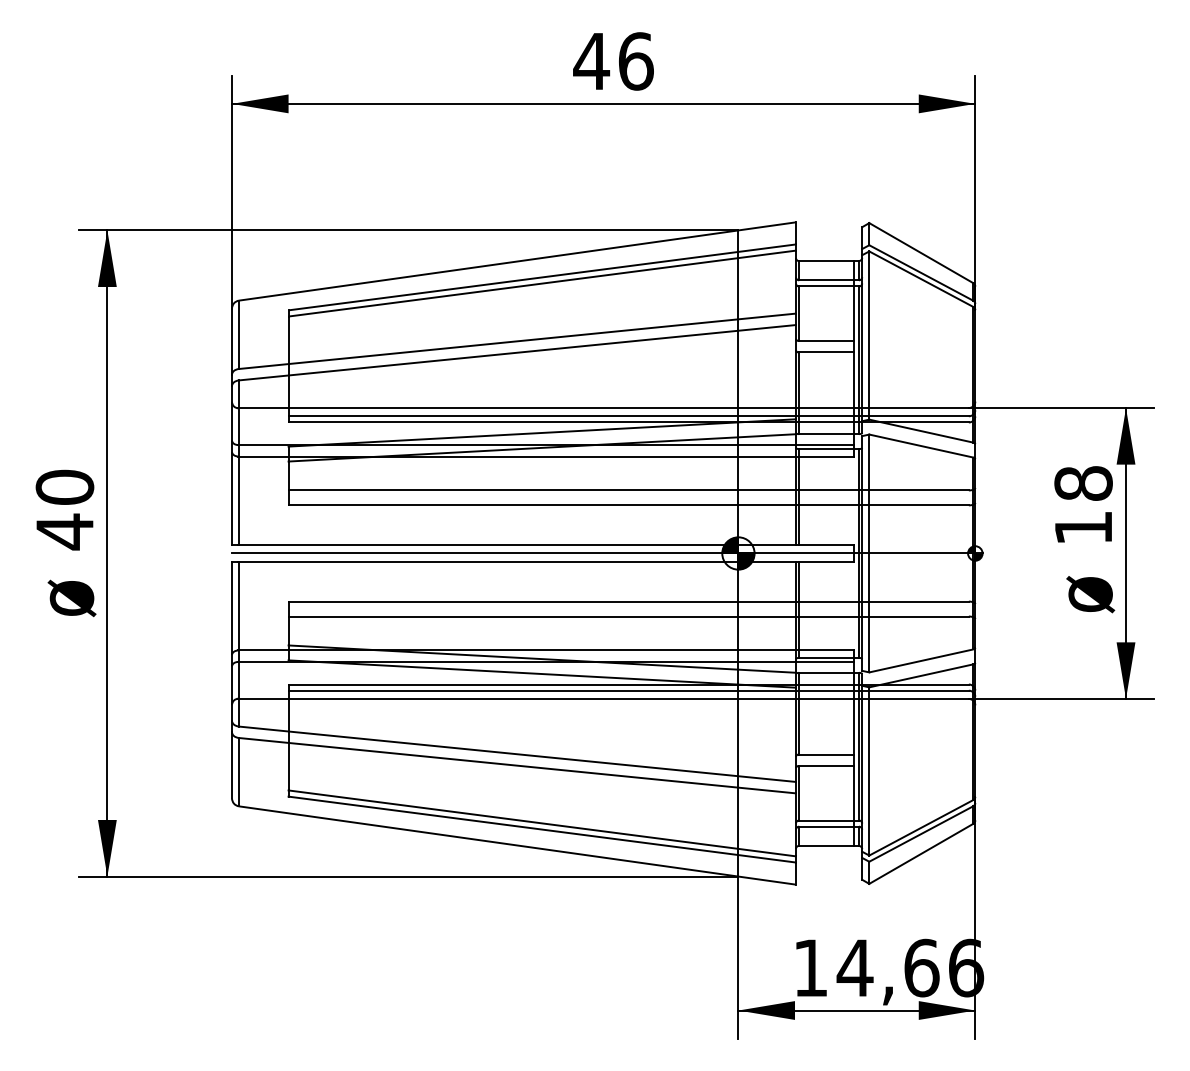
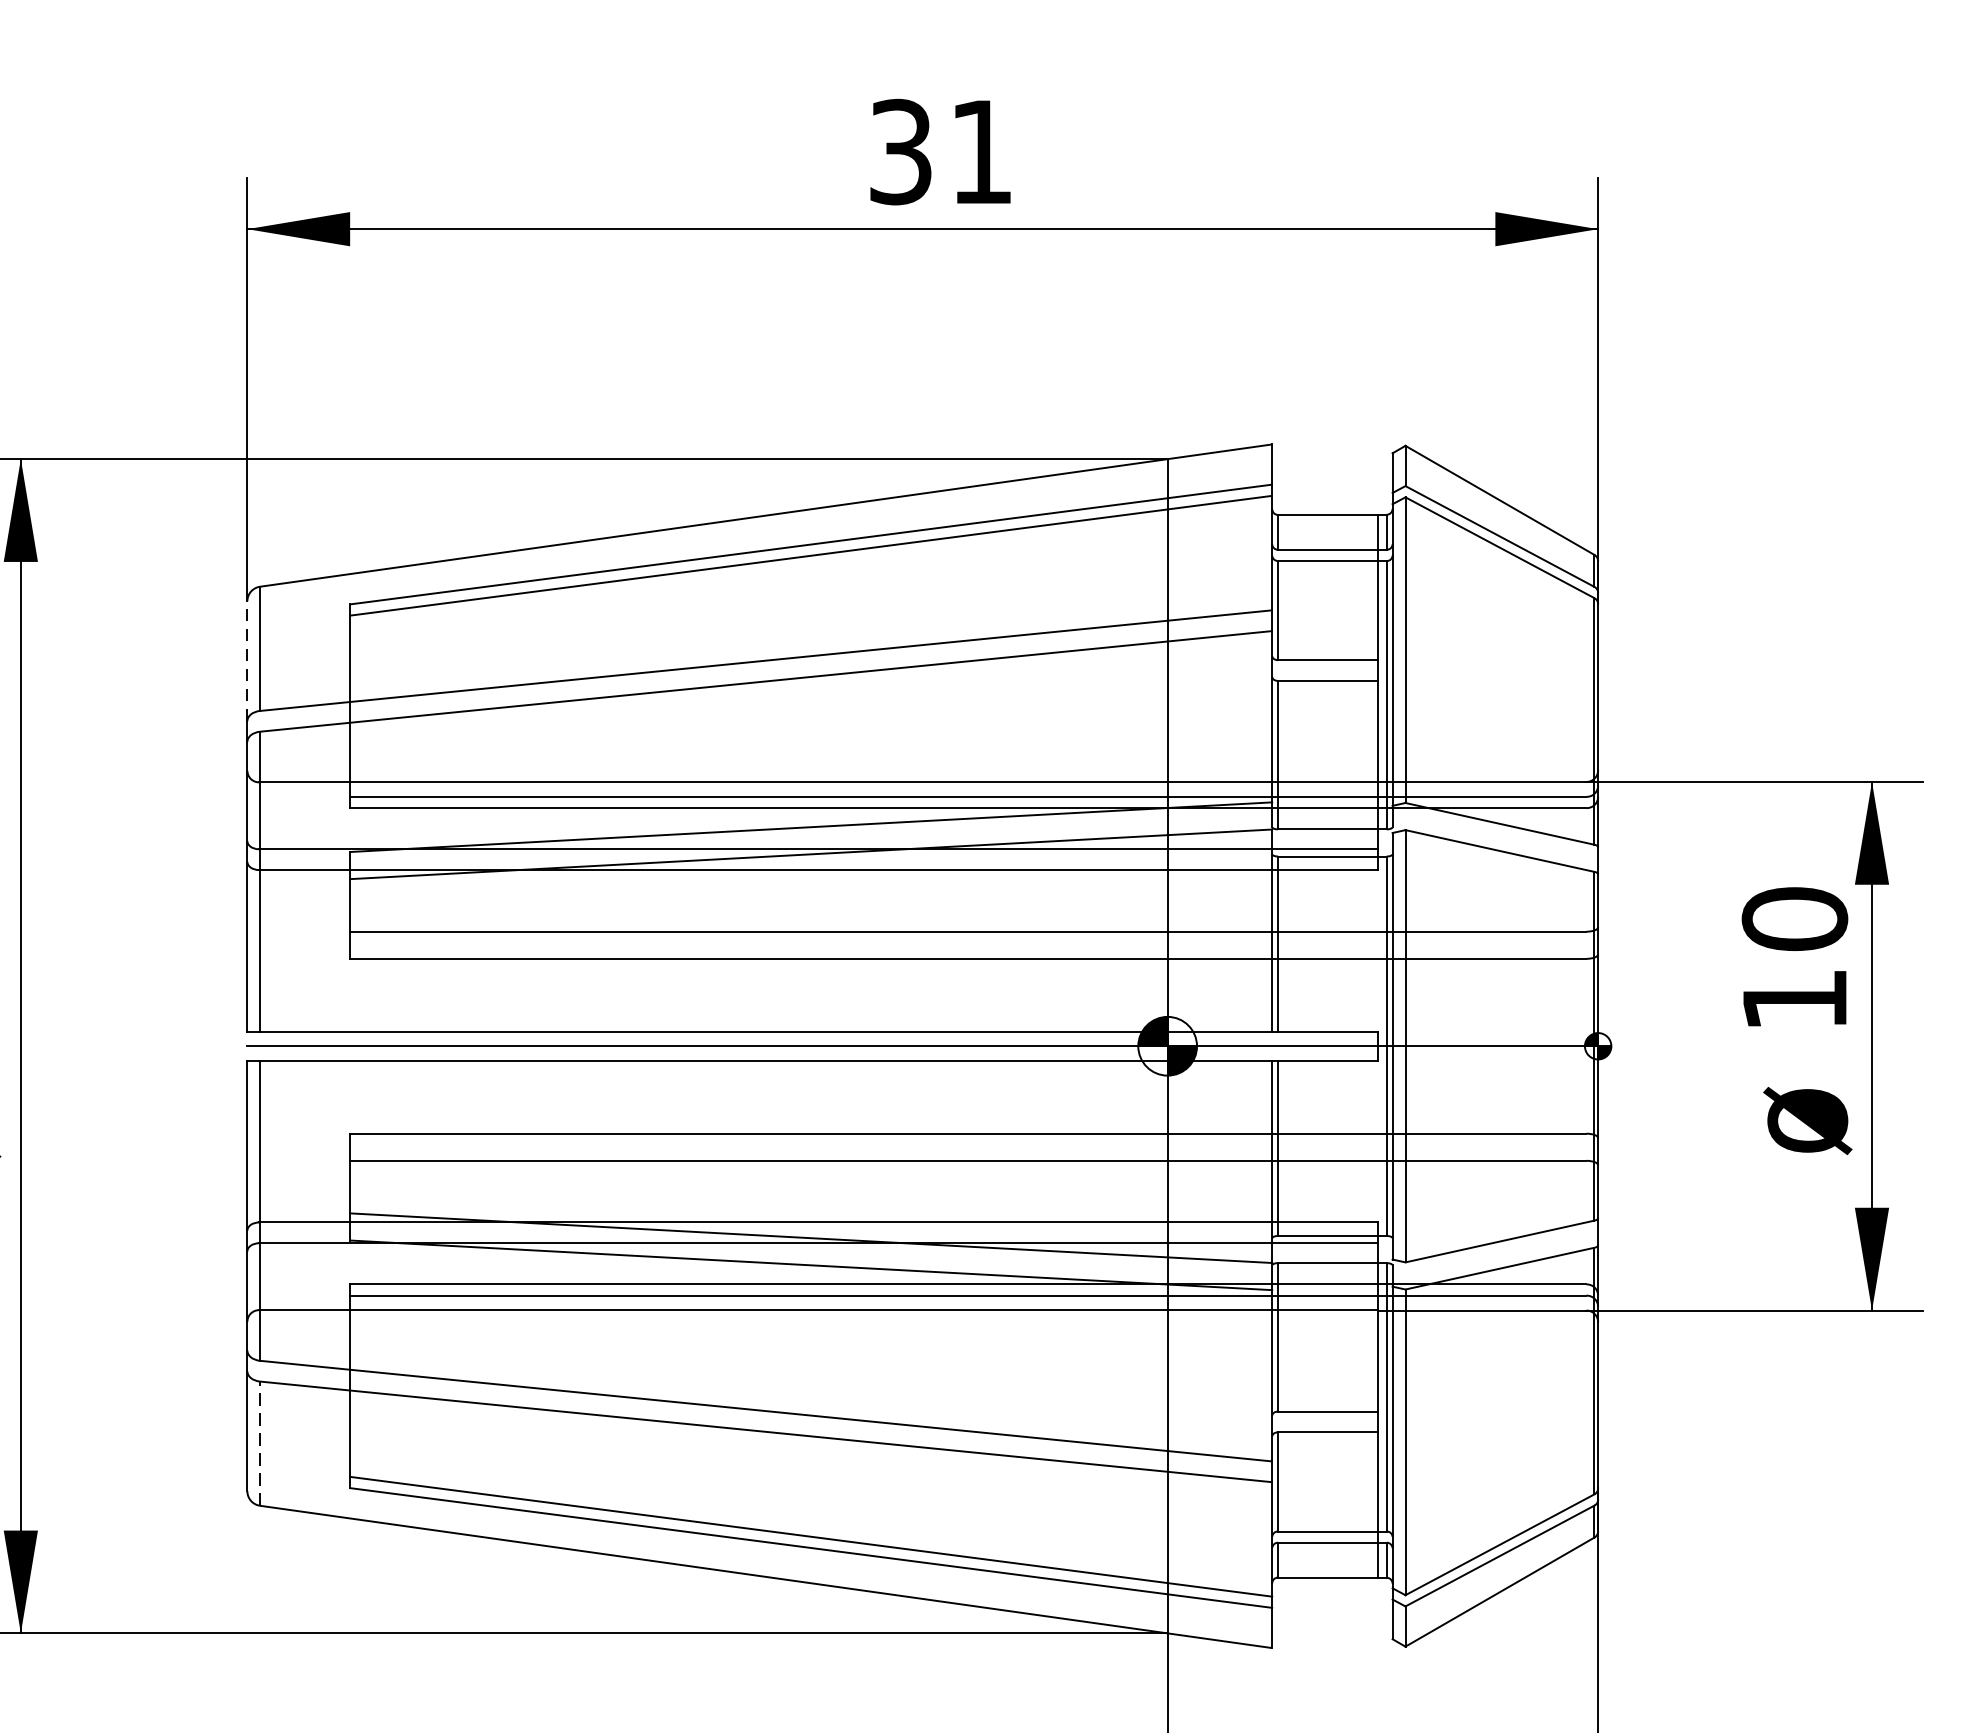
text: (613, 61) -> (940, 152), 46 -> 31
line: (232, 341) -> (248, 660), solid -> dashed
text: (1083, 483) -> (1794, 919), 18 -> 10
line: (238, 771) -> (259, 1442), solid -> dashed

